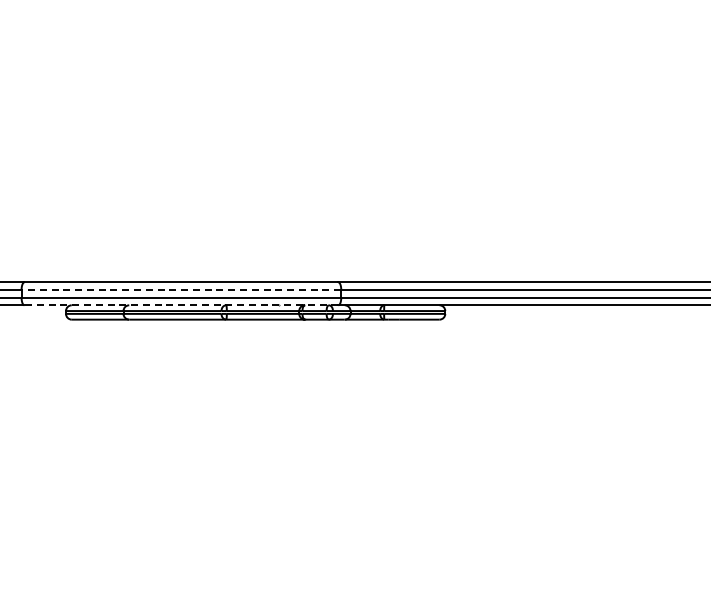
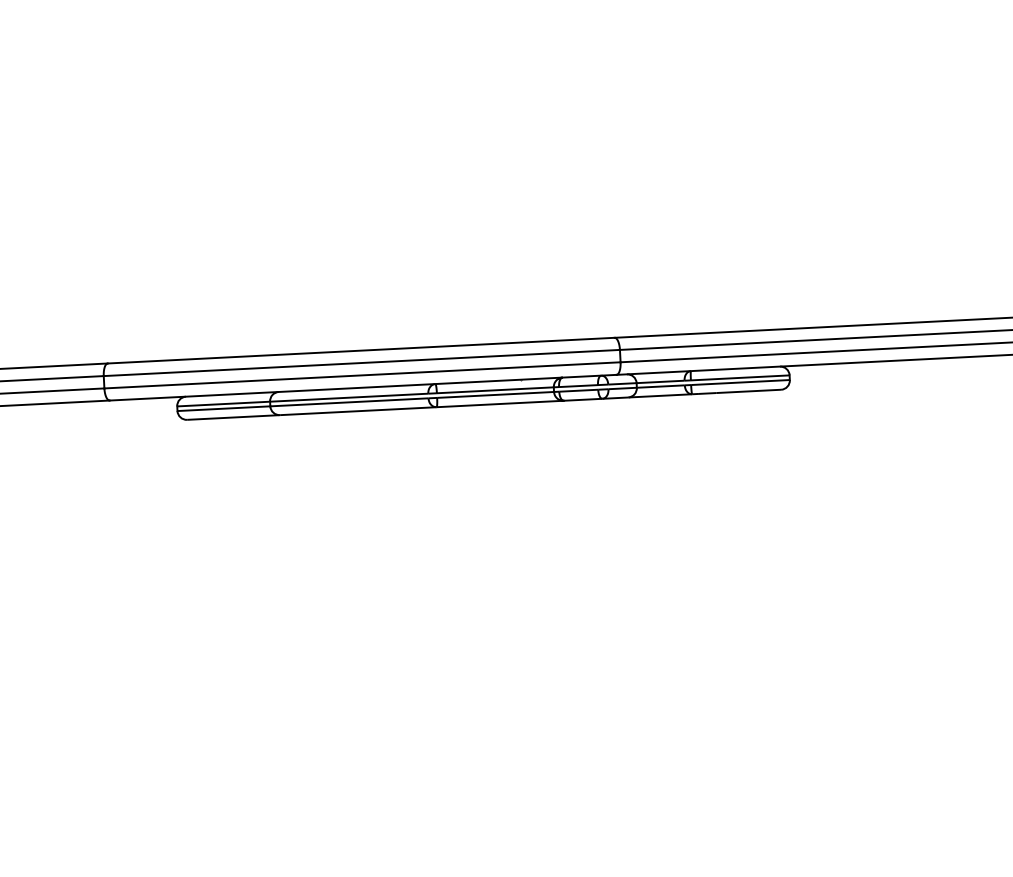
line: (181, 290) -> (362, 363), dashed -> solid
line: (181, 305) -> (363, 388), dashed -> solid

